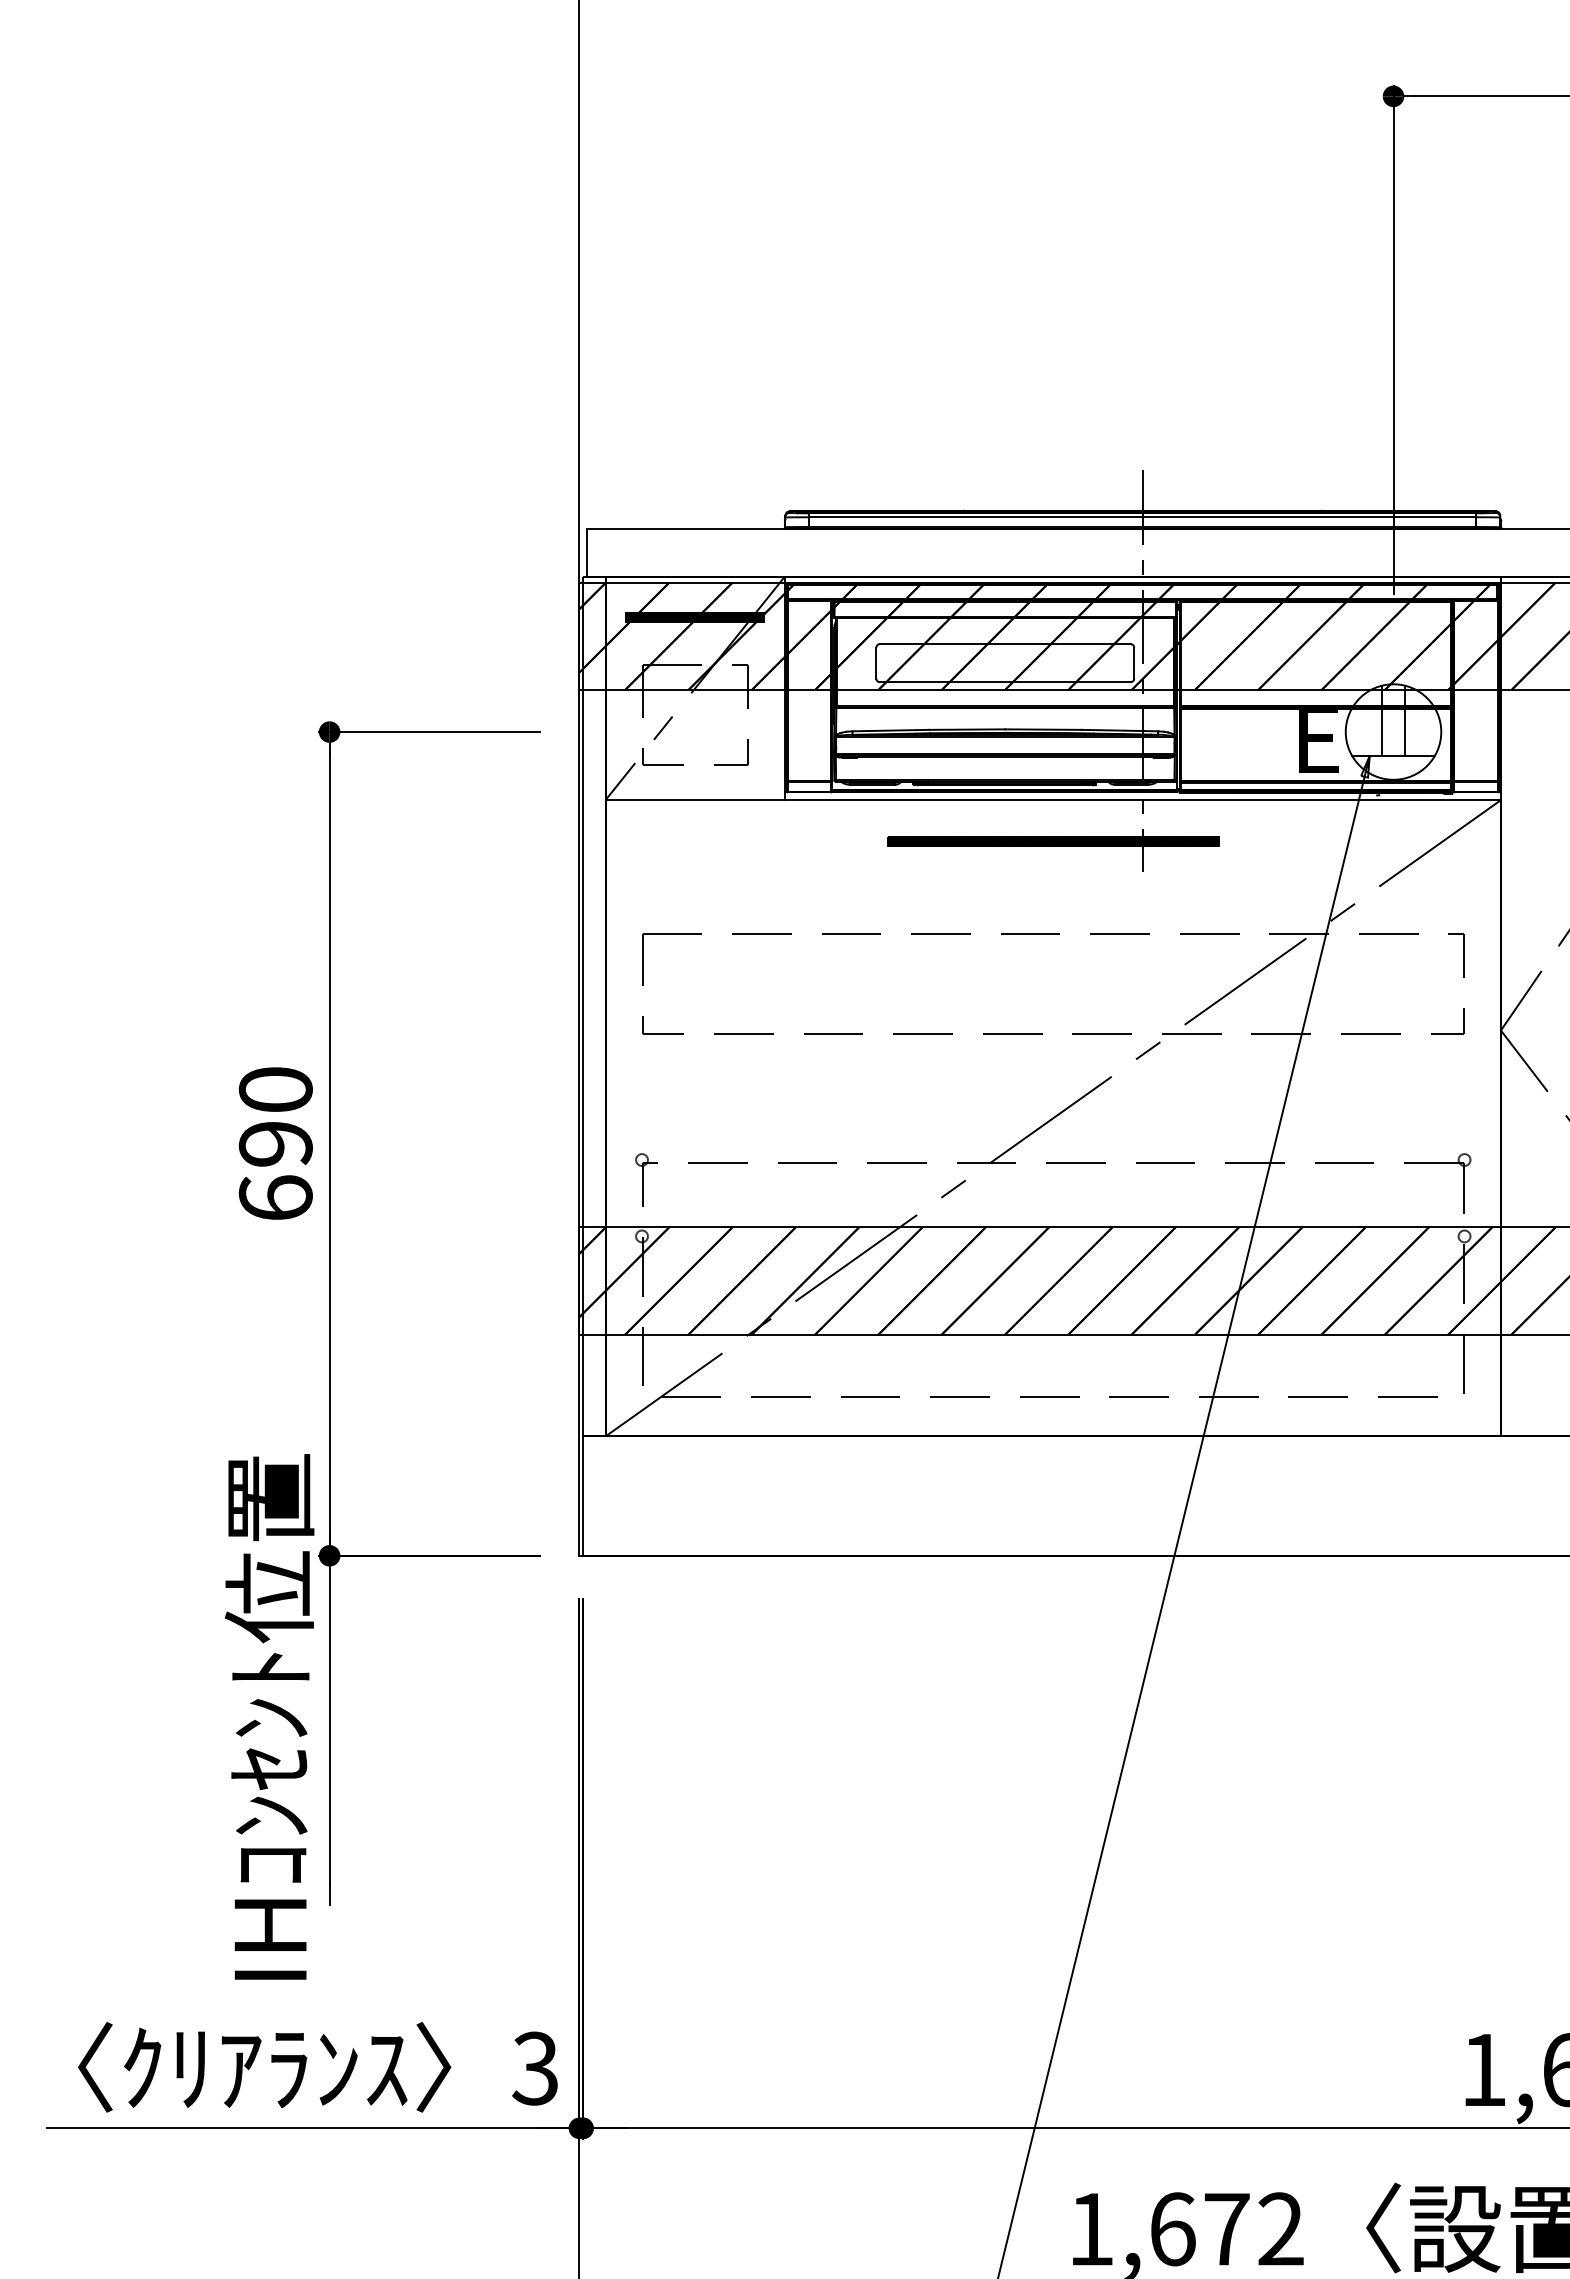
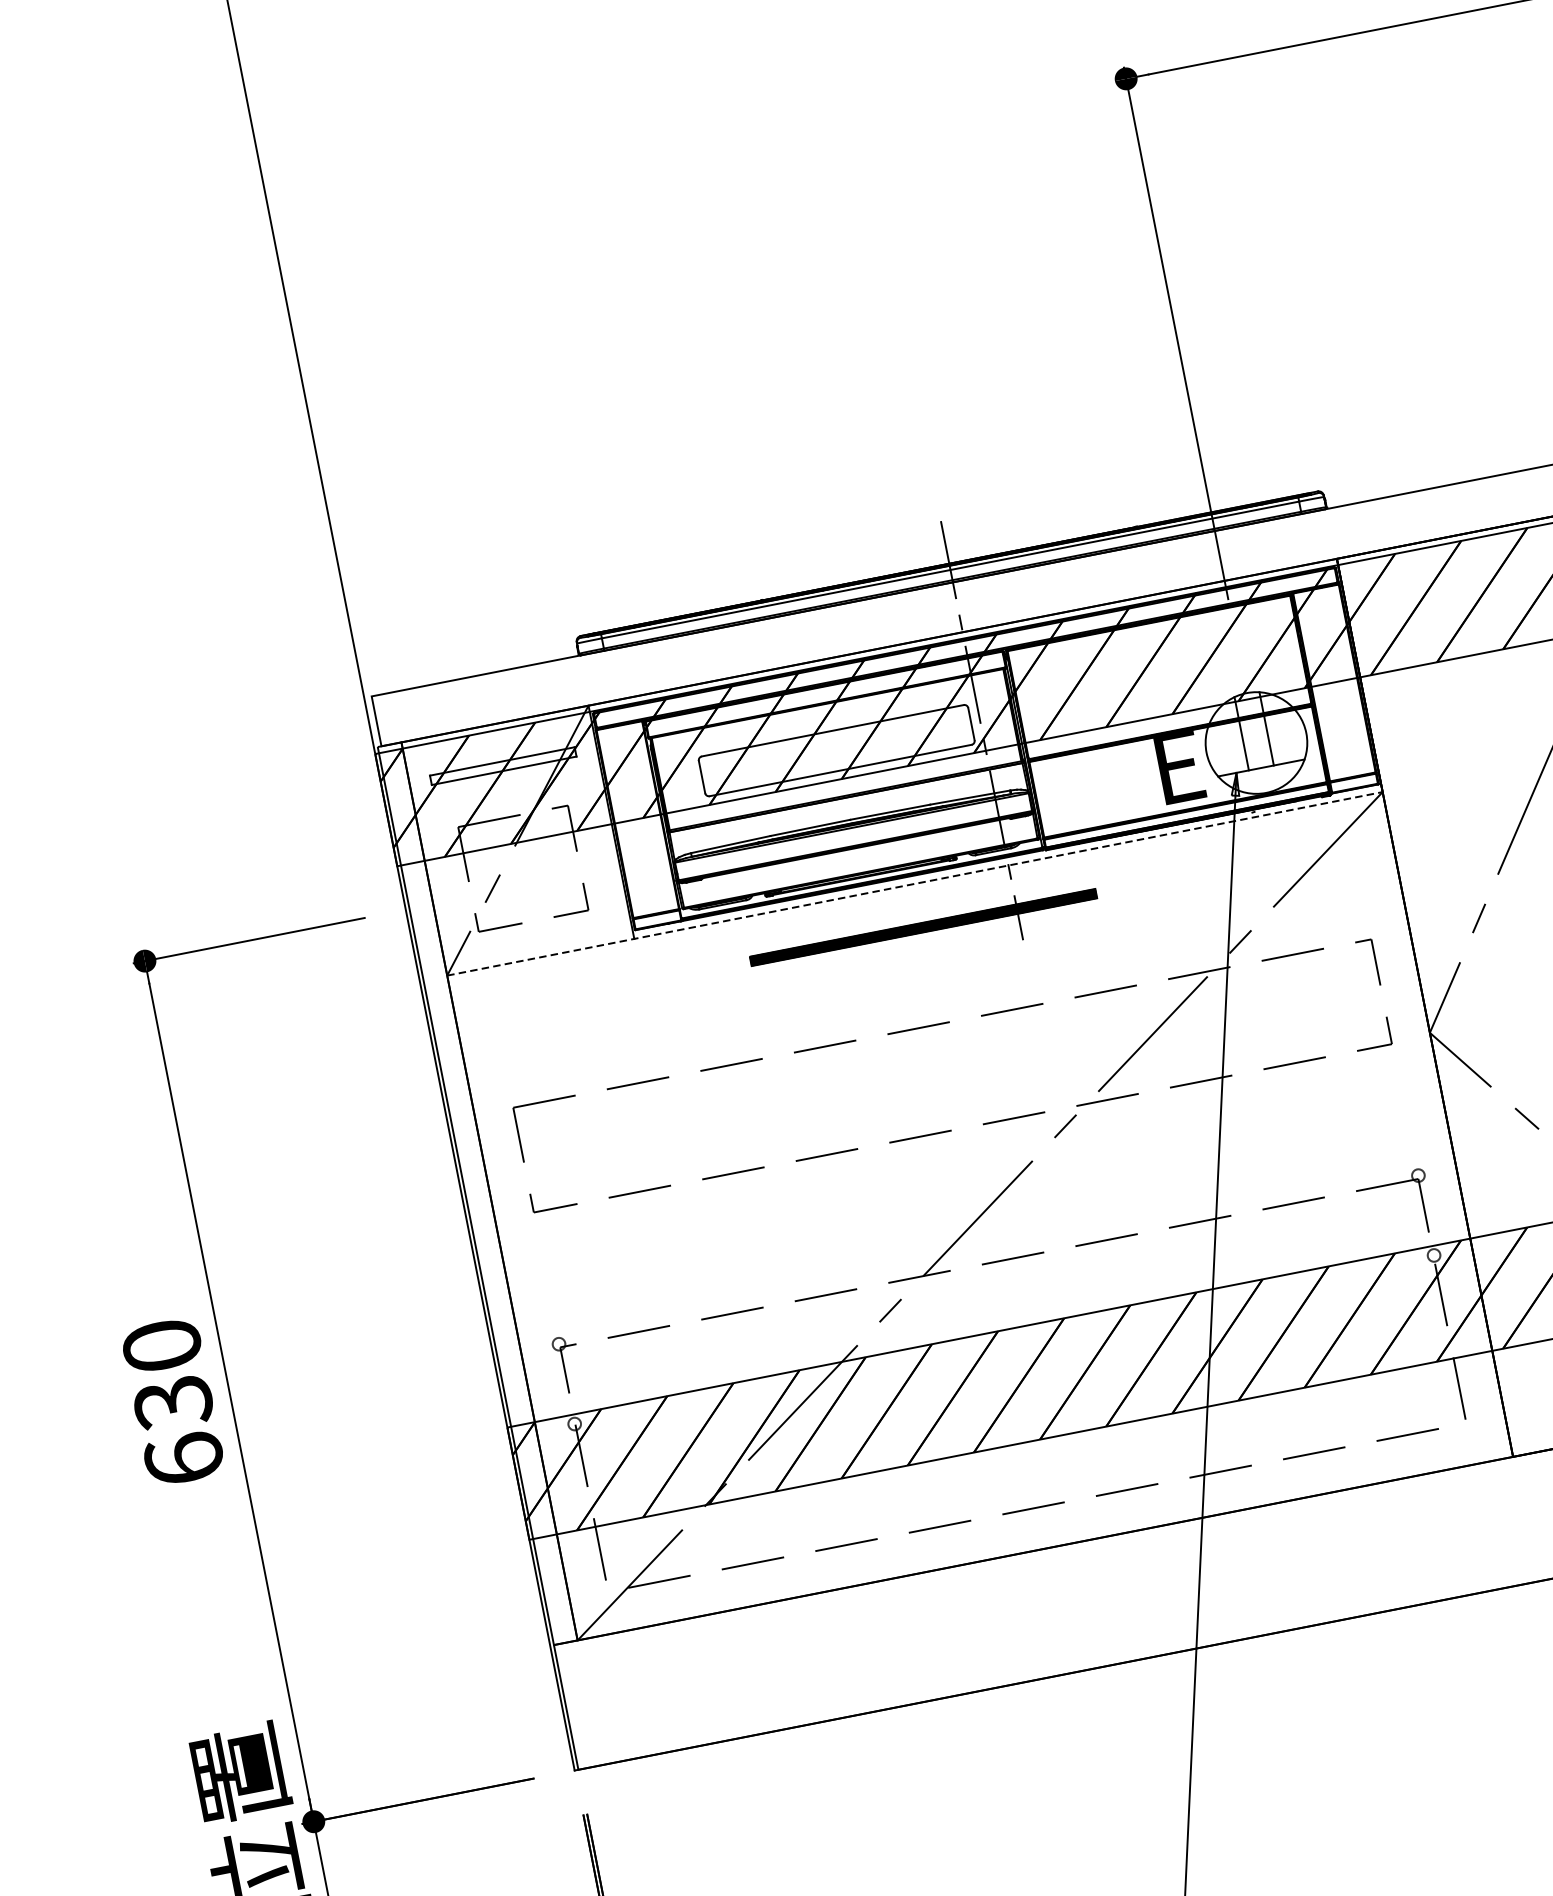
hatch: (694, 616) -> (502, 765), removed
line: (1053, 800) -> (915, 884), solid -> dashed
text: (275, 1144) -> (172, 1403), 690 -> 630

